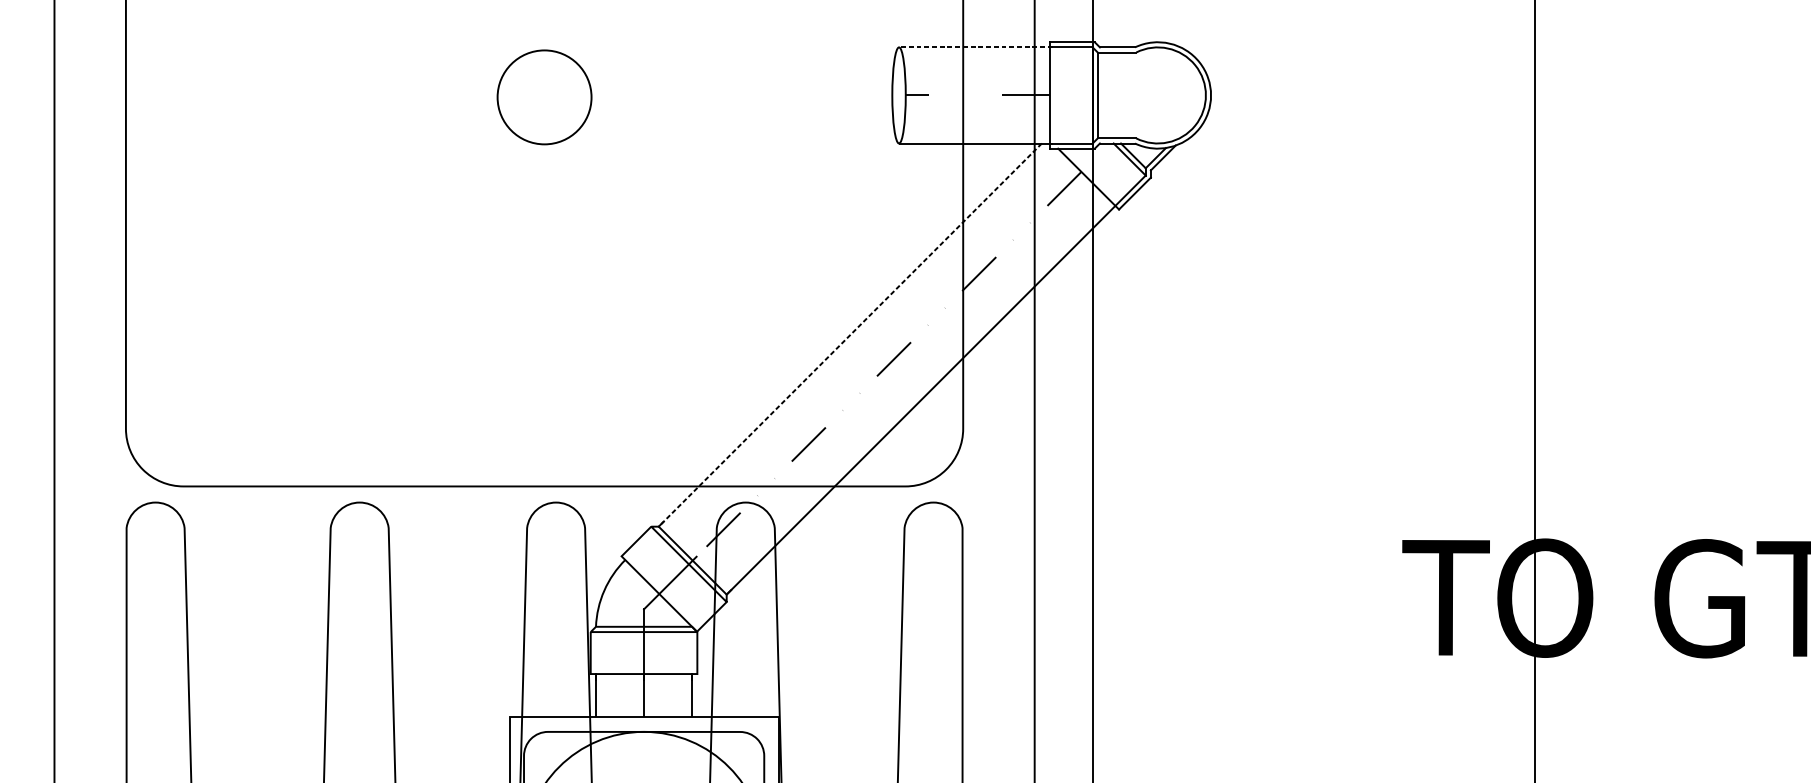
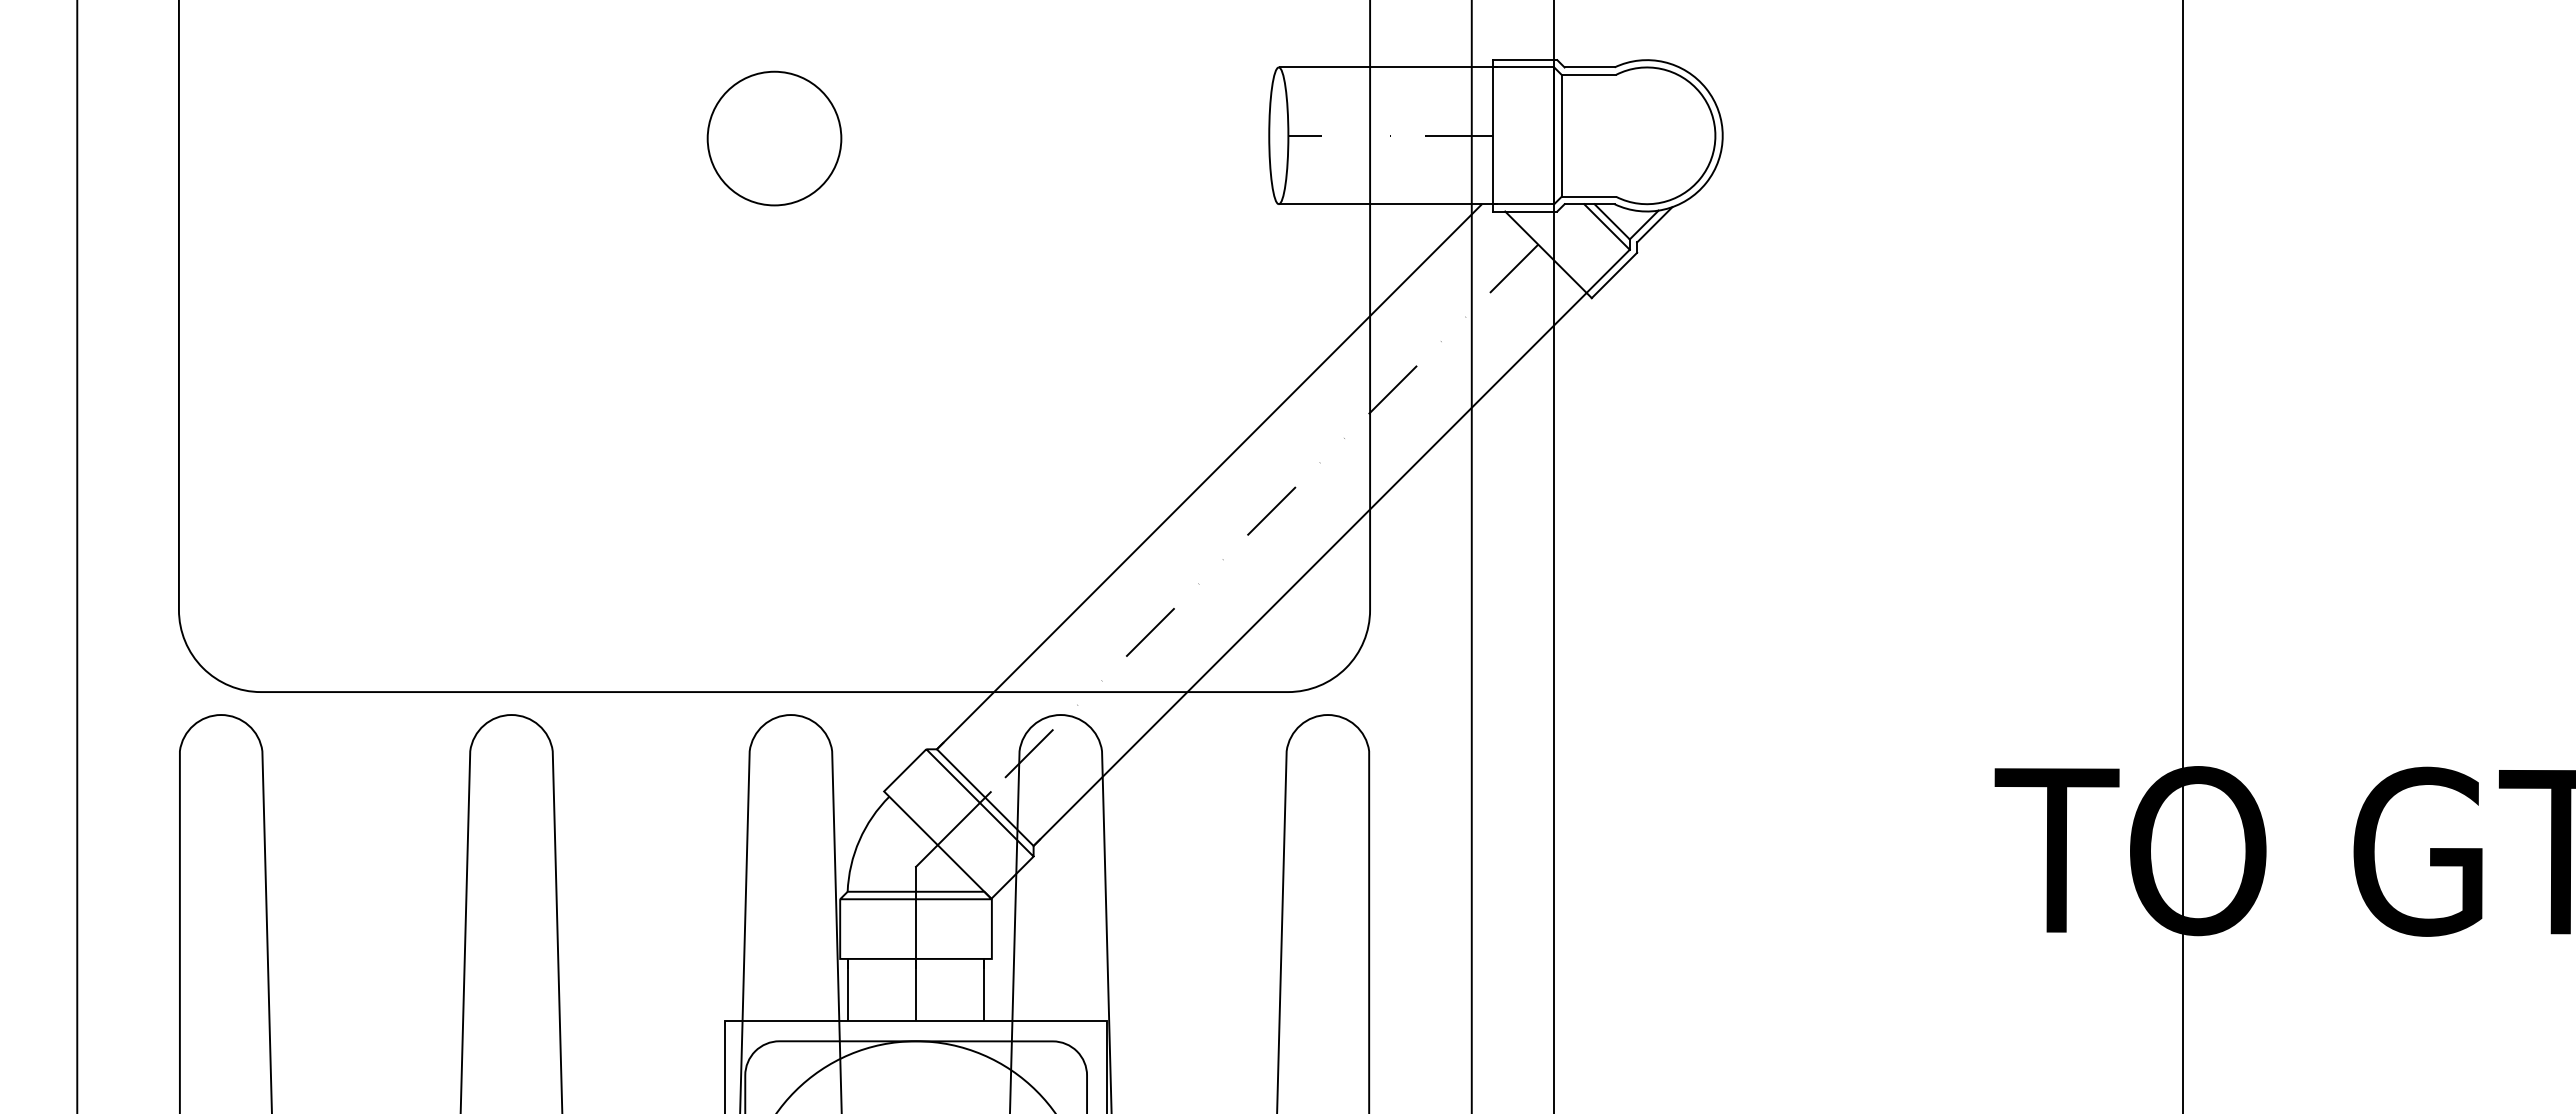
line: (975, 47) -> (1387, 67), dashed -> solid
line: (850, 335) -> (1209, 477), dashed -> solid

